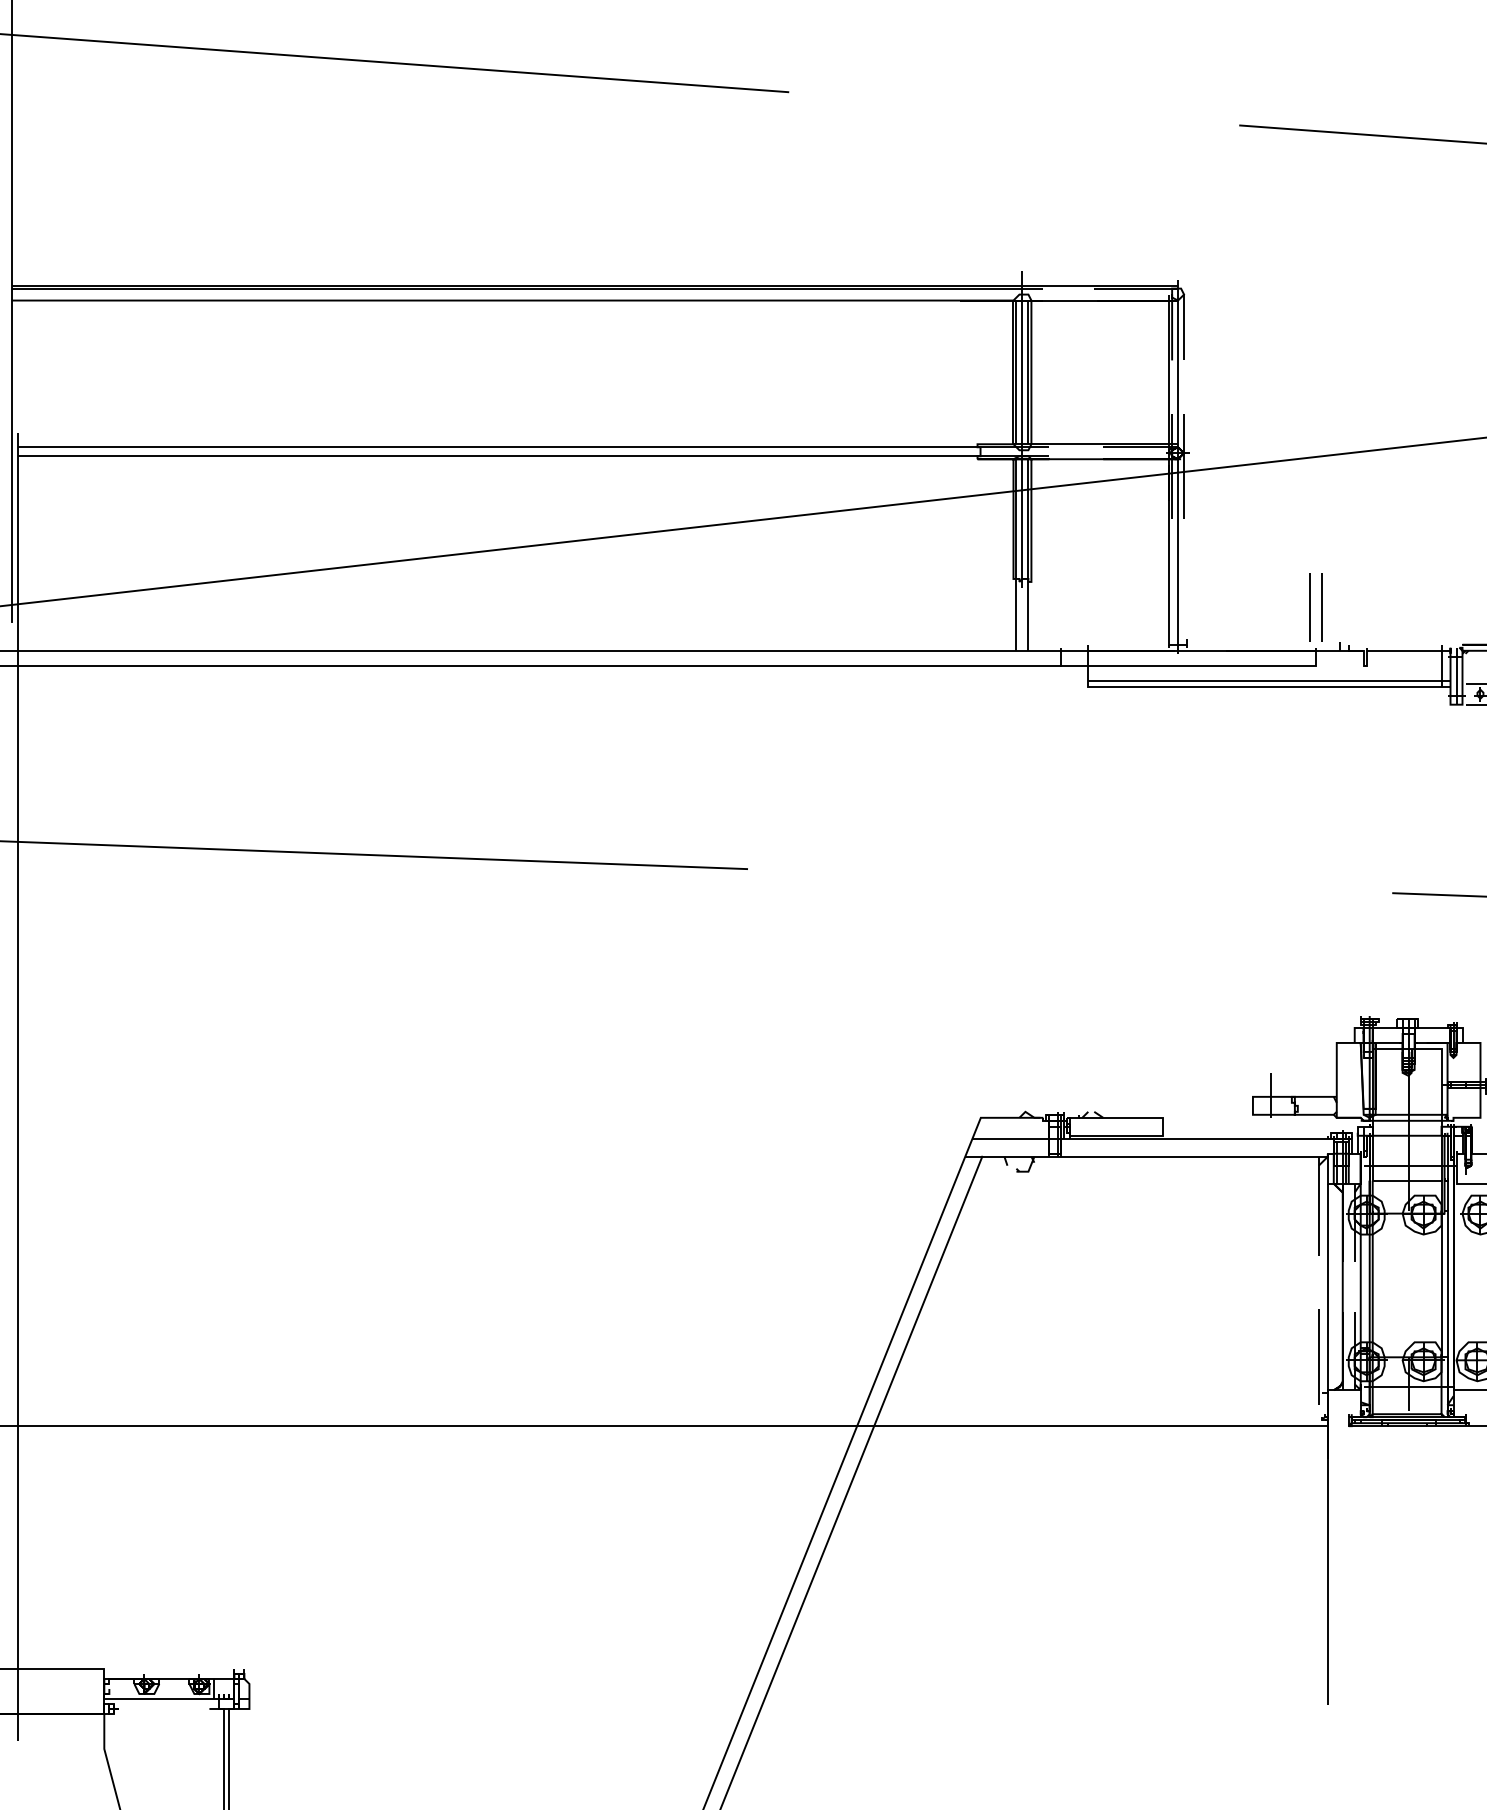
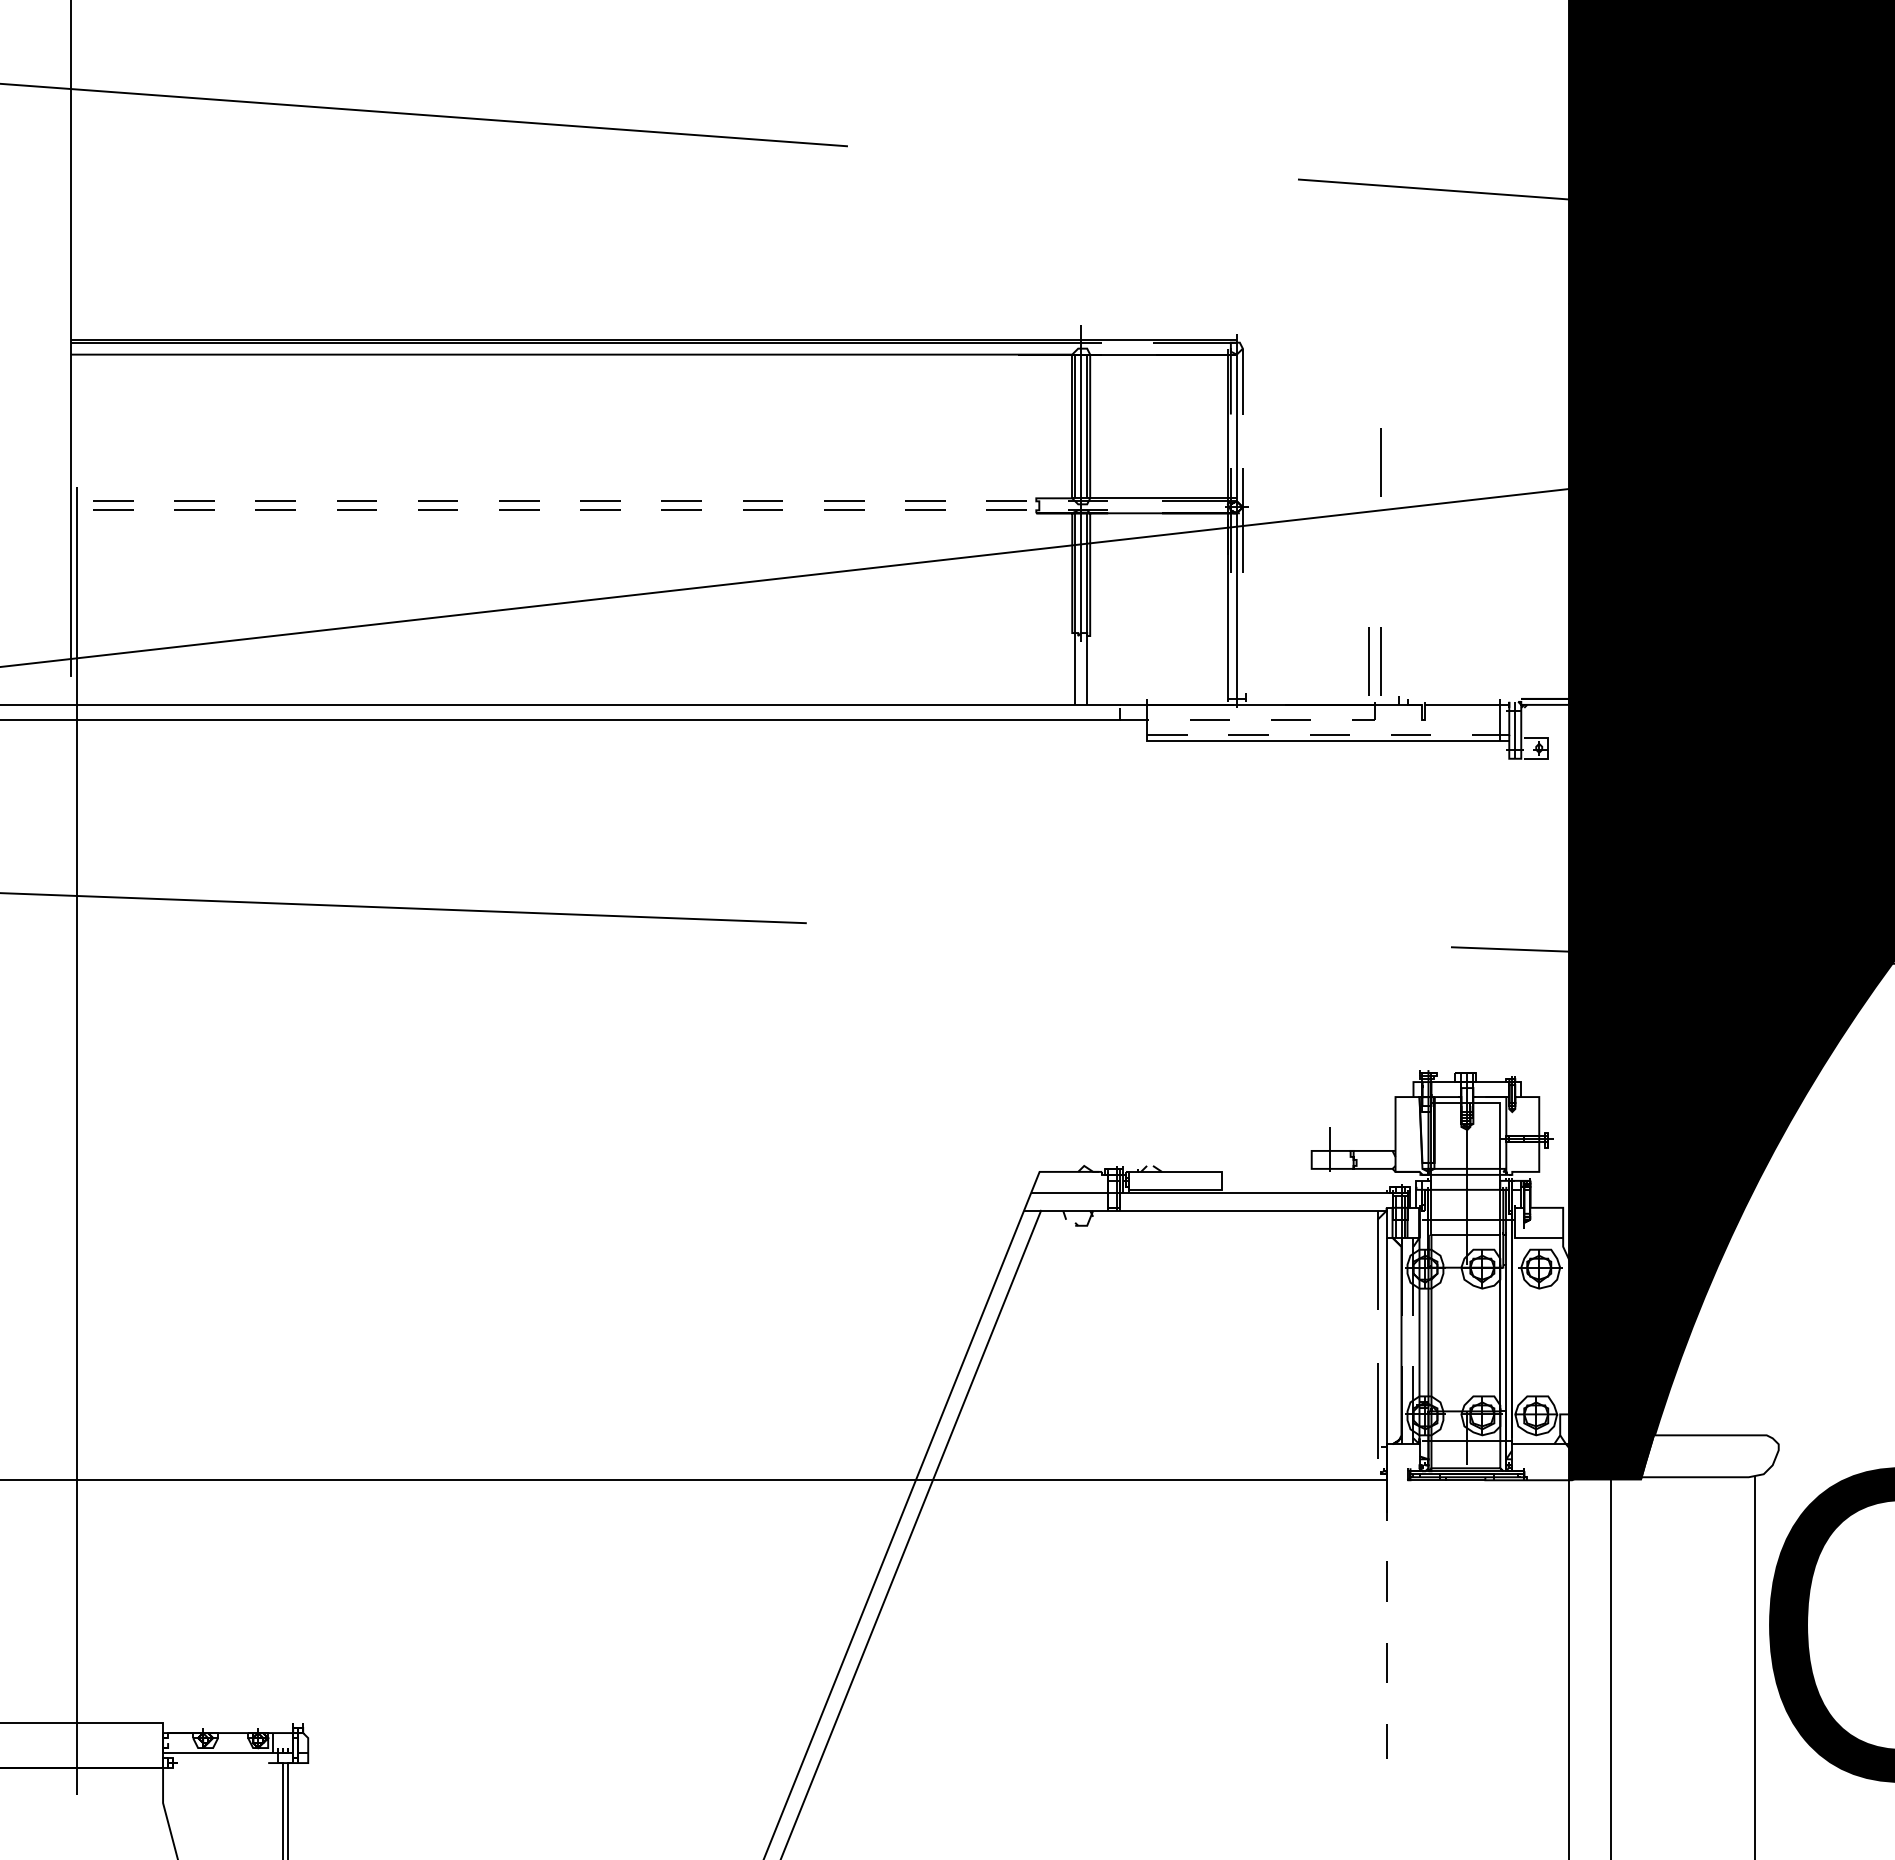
line: (1321, 408) -> (1380, 462), added
line: (533, 447) -> (592, 501), solid -> dashed
line: (533, 456) -> (592, 510), solid -> dashed
line: (1187, 665) -> (1246, 719), solid -> dashed
line: (1269, 680) -> (1328, 734), solid -> dashed
line: (1327, 1565) -> (1386, 1619), solid -> dashed

